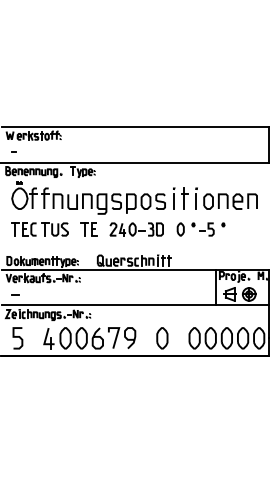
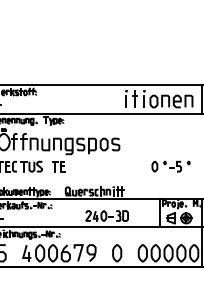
part: (215, 198) -> (159, 99), moved
part: (136, 229) -> (106, 216), moved
part: (200, 229) -> (170, 166), moved

